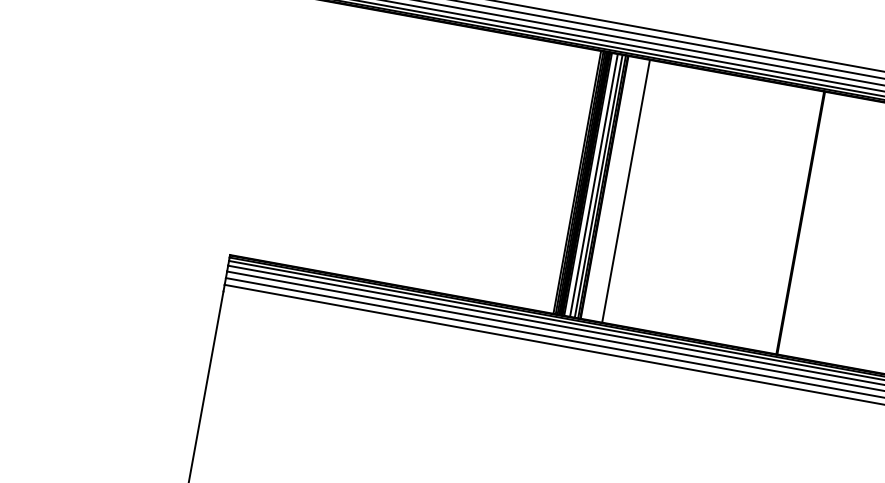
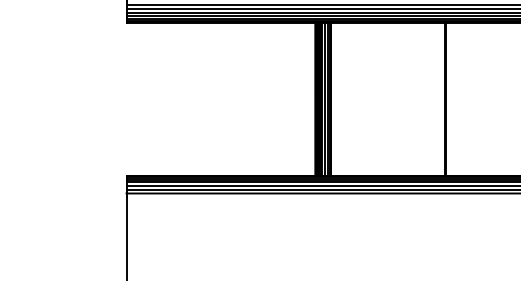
line: (625, 191) -> (343, 99), removed

